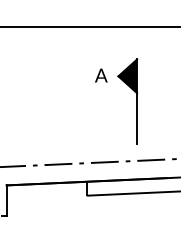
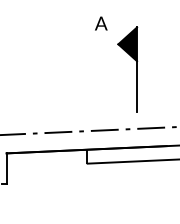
text: (101, 75) -> (101, 23), moved

